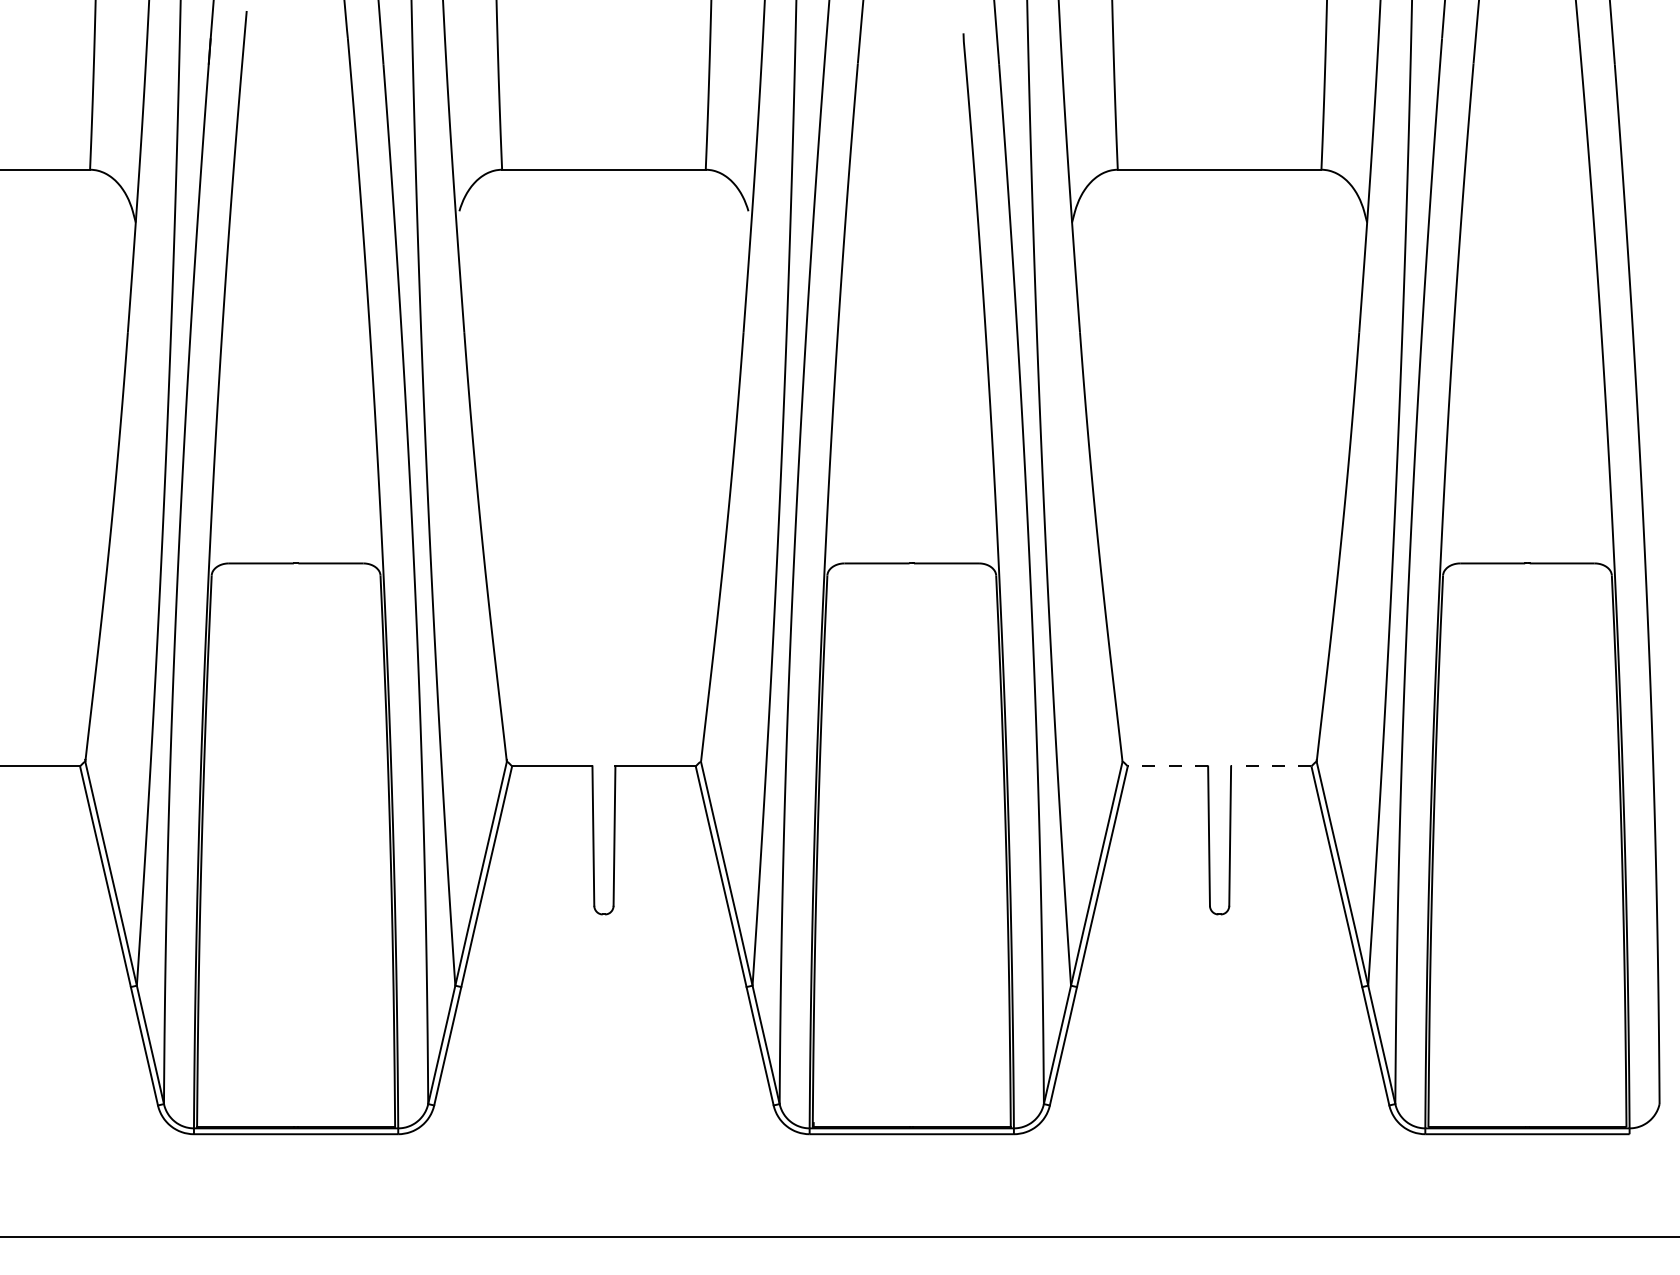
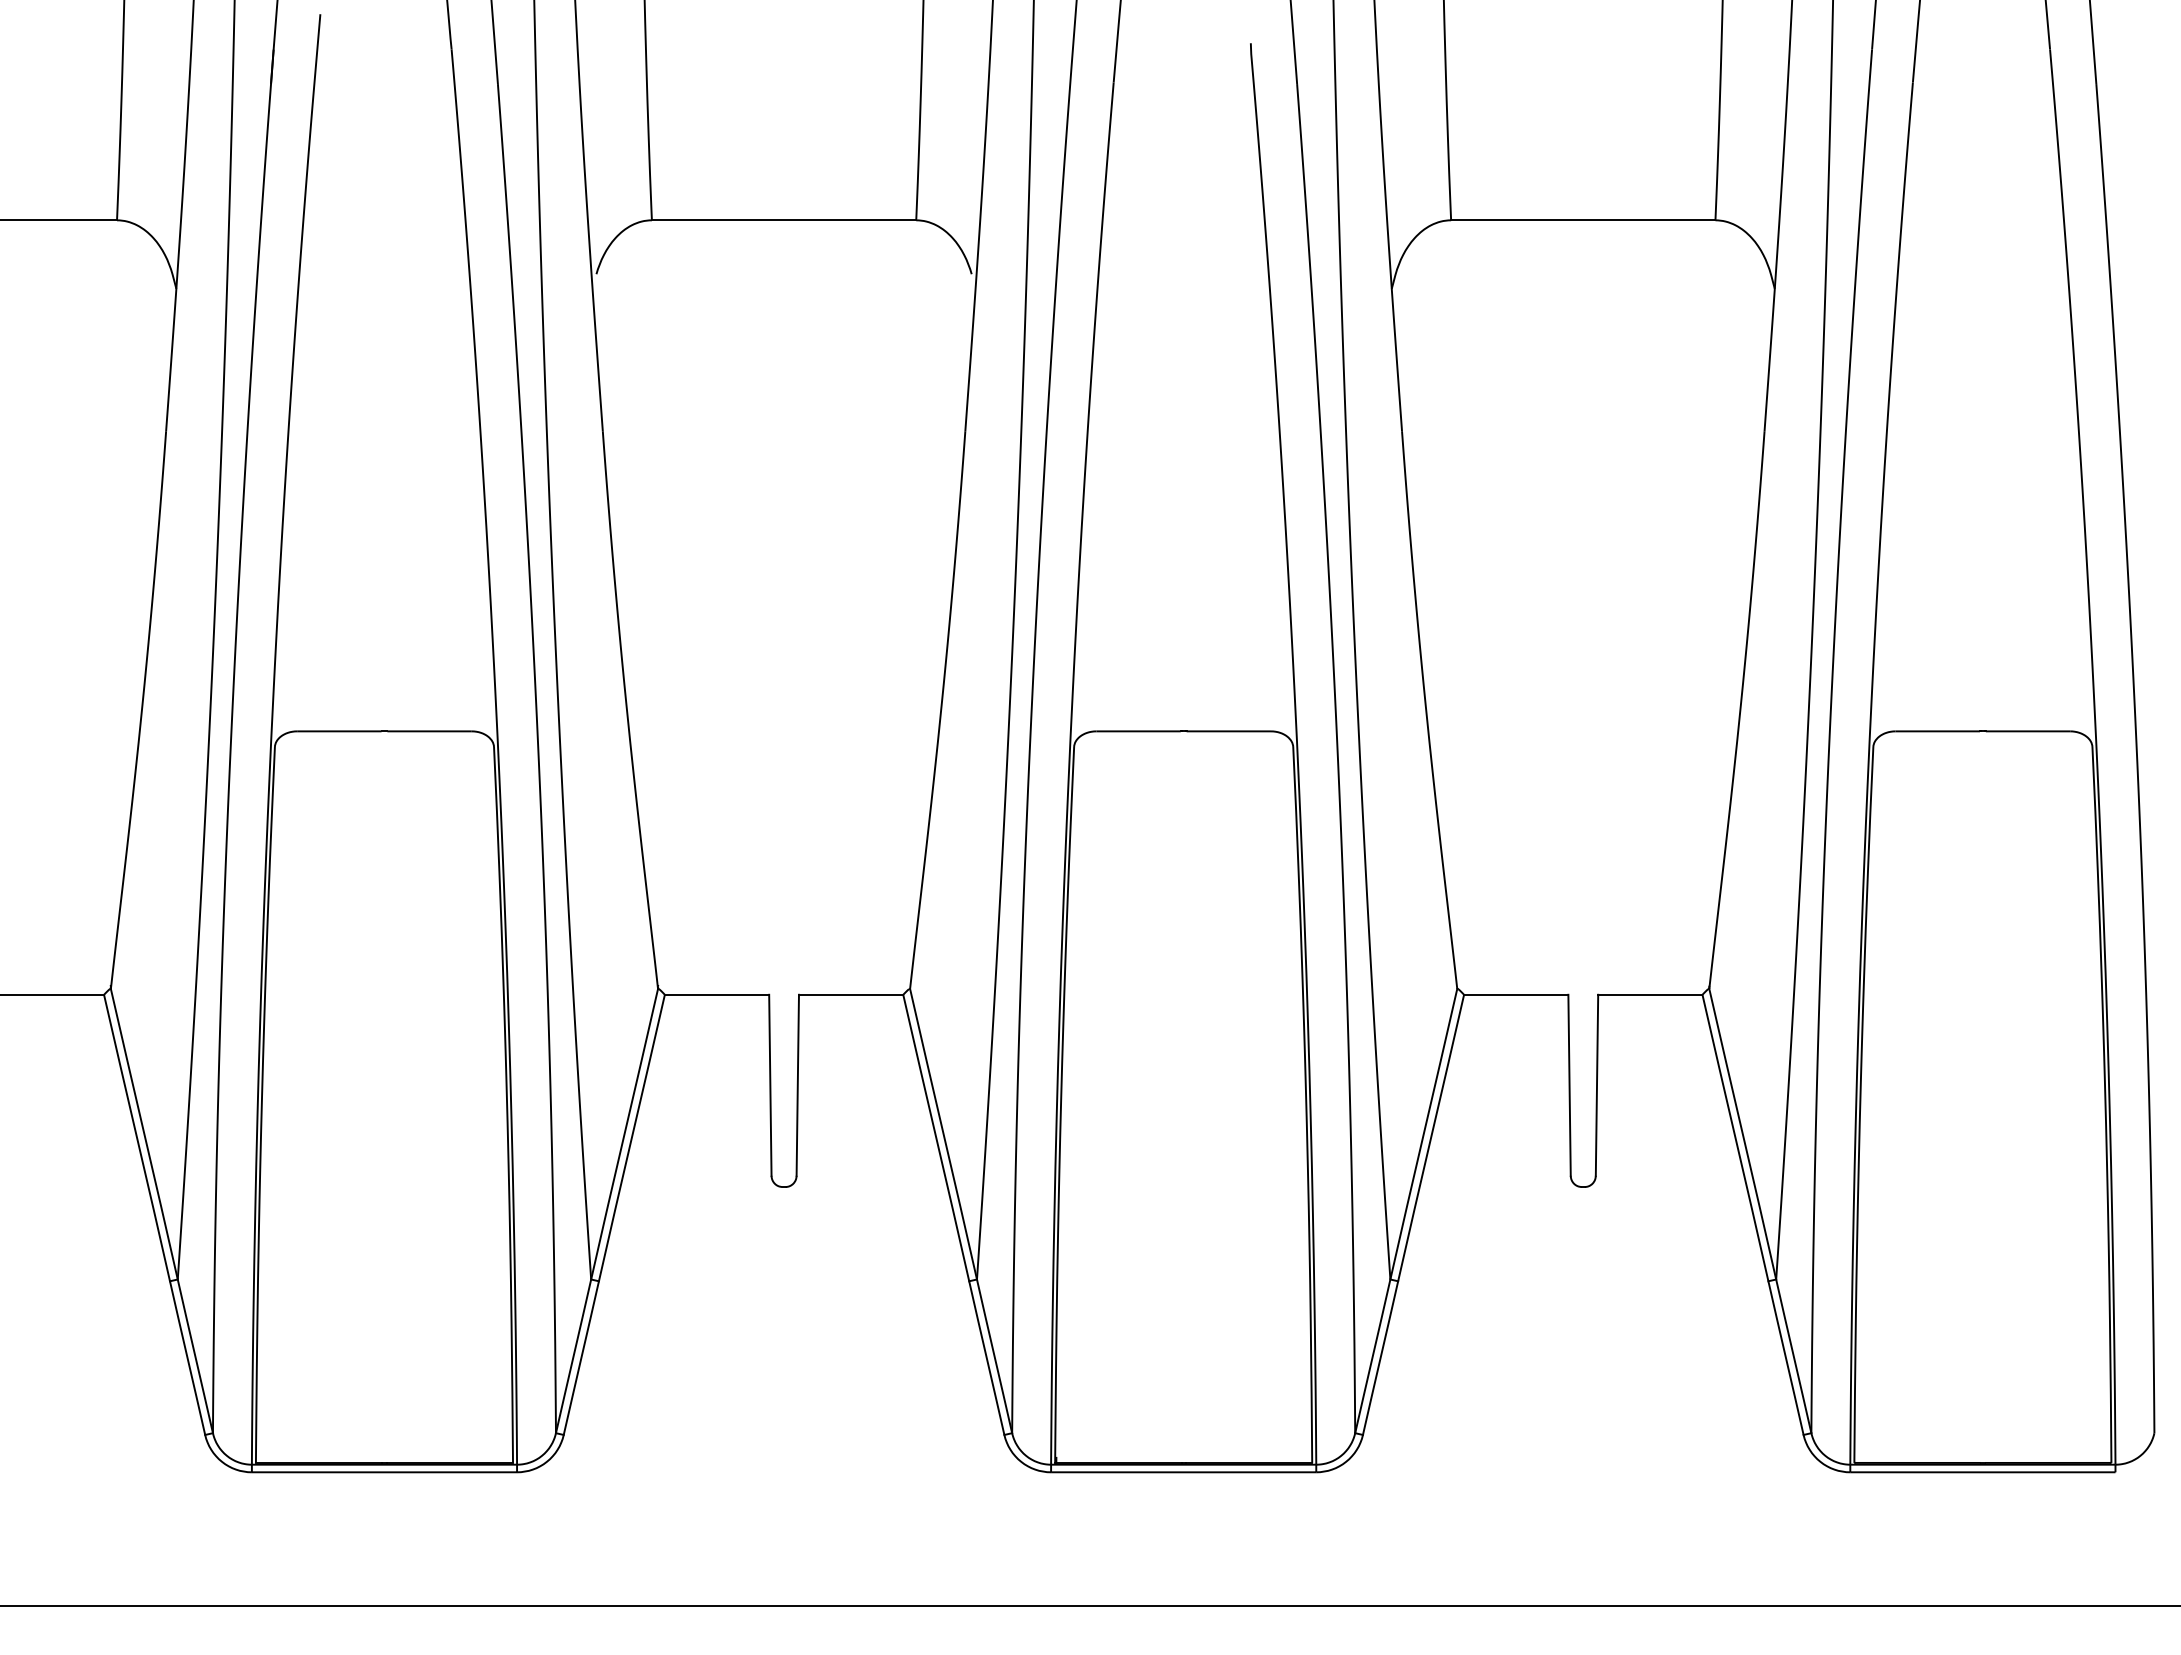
line: (1167, 766) -> (1515, 994), dashed -> solid
line: (1270, 766) -> (1649, 994), dashed -> solid

